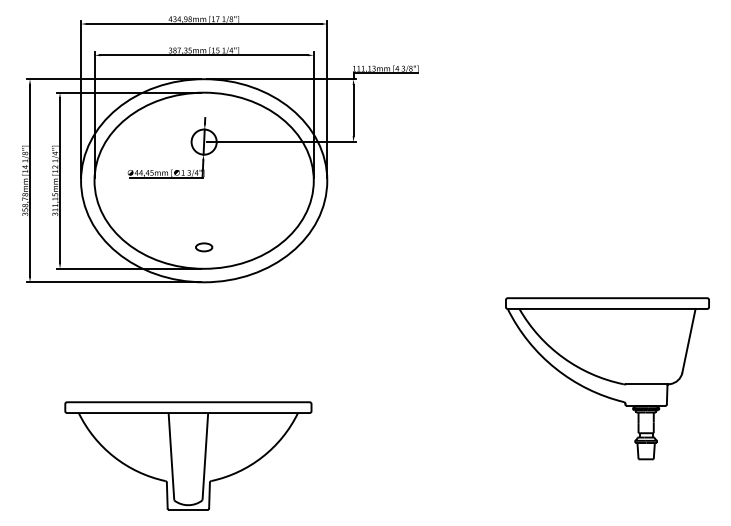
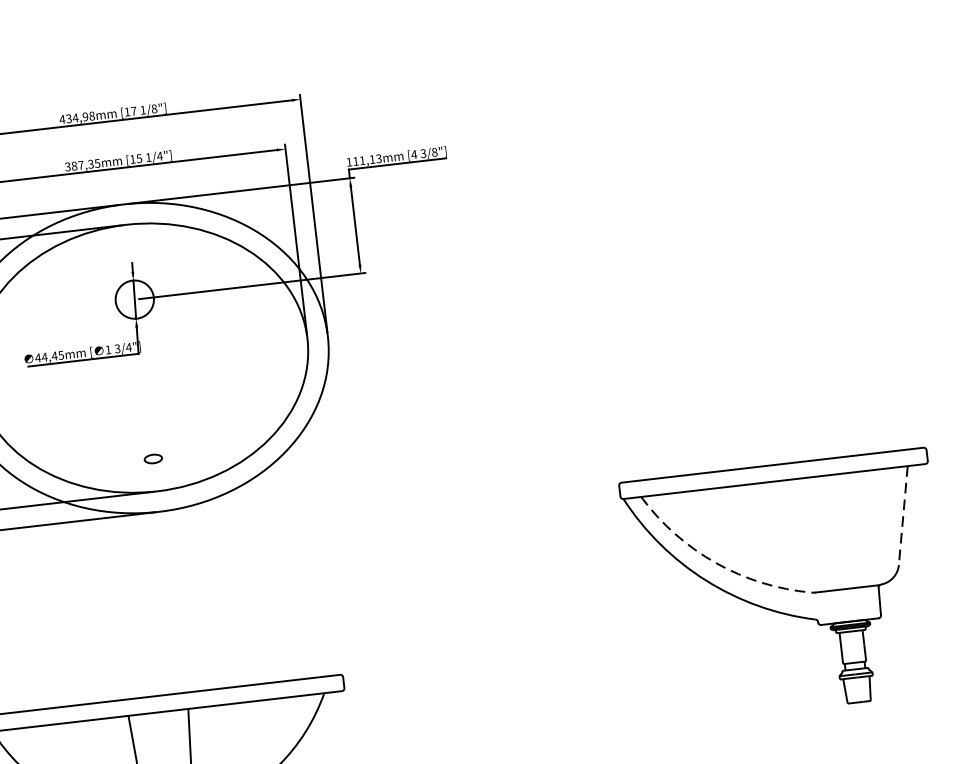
part: (204, 247) -> (153, 459), size x0.7
line: (688, 340) -> (902, 515), solid -> dashed
arc: (563, 357) -> (716, 562), solid -> dashed

